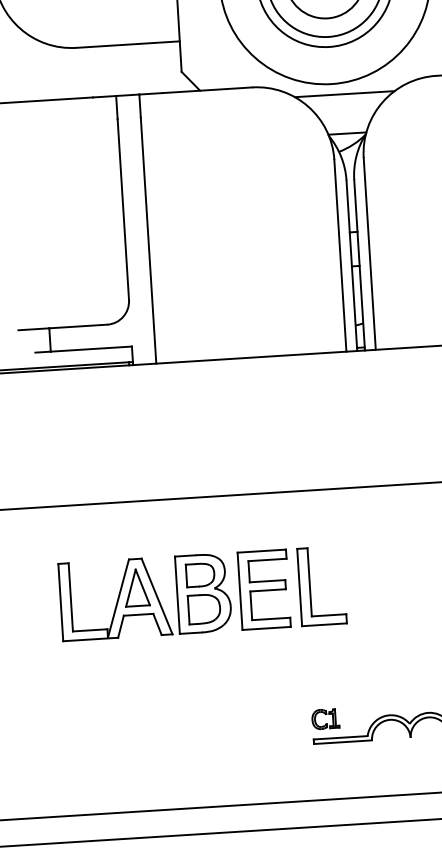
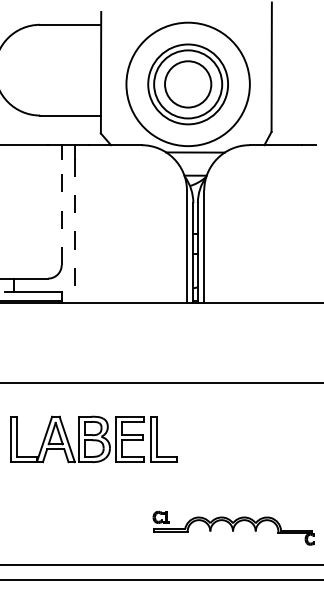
line: (122, 208) -> (61, 211), solid -> dashed
line: (148, 241) -> (75, 231), solid -> dashed

